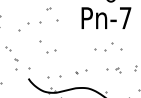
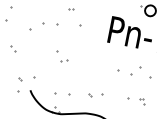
part: (48, 47) -> (62, 57), size x0.62
part: (16, 64) -> (19, 85), moved

